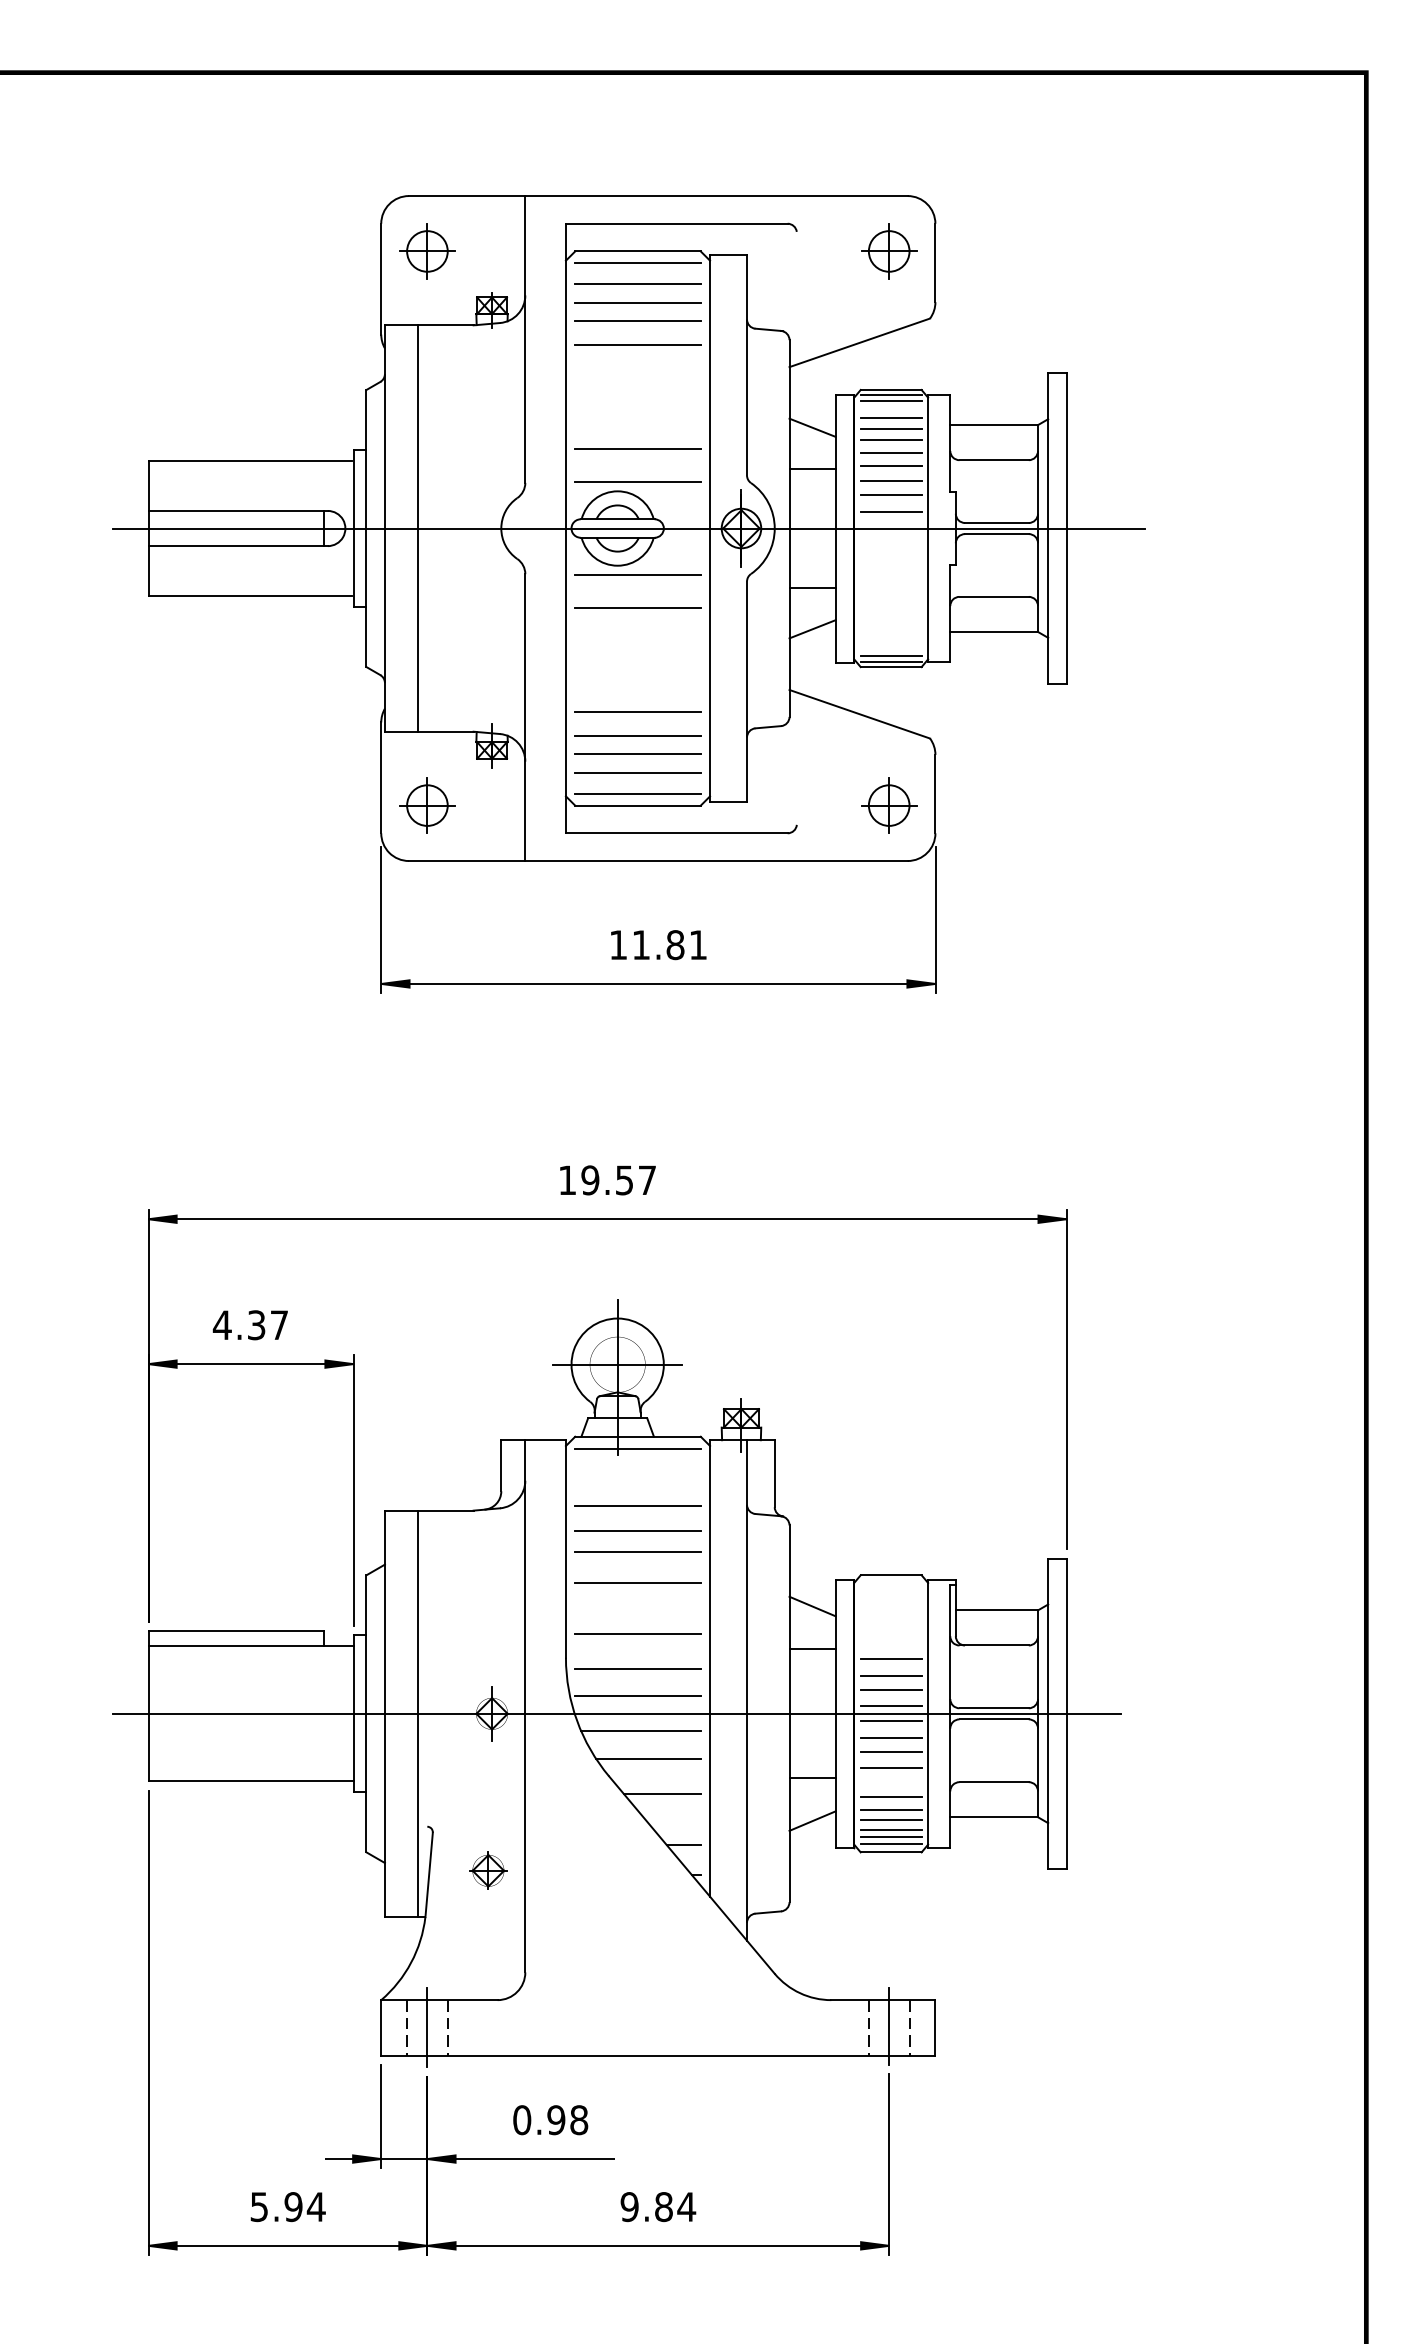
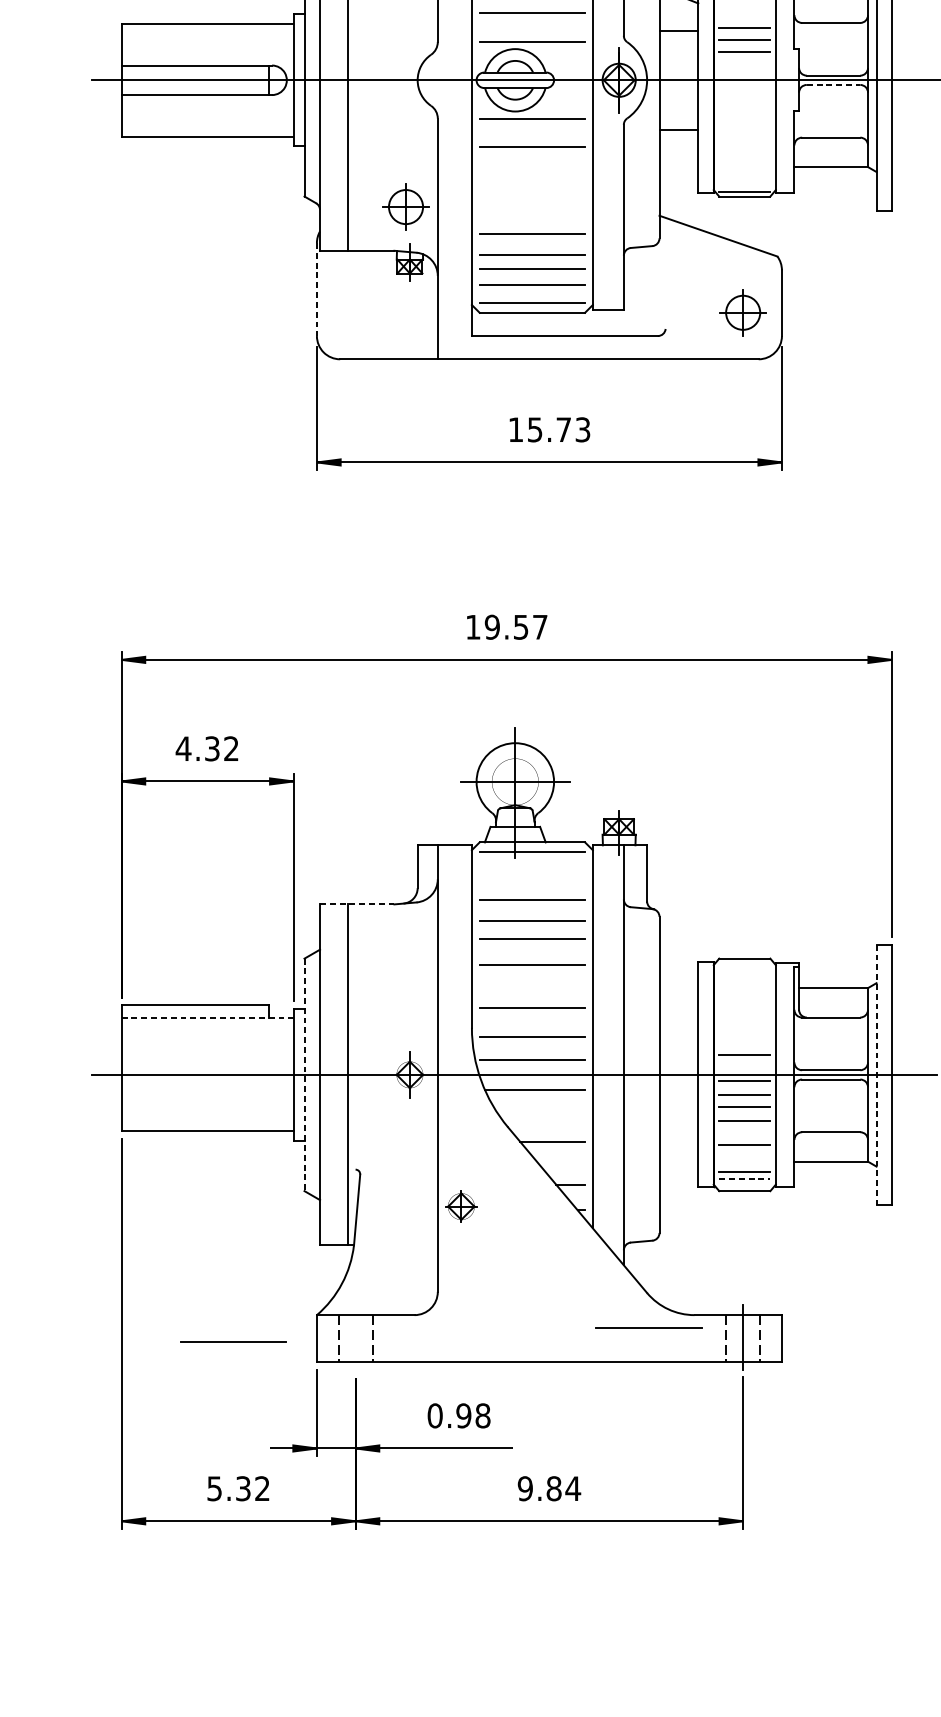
line: (890, 439) -> (744, 5), removed
line: (890, 452) -> (744, 16), removed
line: (890, 511) -> (744, 66), removed
line: (996, 534) -> (833, 85), solid -> dashed
line: (812, 629) -> (678, 165), removed
line: (890, 655) -> (744, 186), removed
line: (381, 778) -> (317, 290), solid -> dashed
part: (427, 805) -> (406, 206), moved
text: (669, 945) -> (558, 430), 11.81 -> 15.73
text: (278, 1324) -> (230, 748), 4.37 -> 4.32
line: (429, 1510) -> (357, 904), solid -> dashed
line: (812, 1606) -> (678, 984), removed
line: (251, 1646) -> (208, 1018), solid -> dashed
line: (812, 1649) -> (678, 1020), removed
line: (890, 1659) -> (744, 1029), removed
line: (890, 1675) -> (744, 1042), removed
line: (890, 1706) -> (744, 1068), removed
line: (366, 1713) -> (304, 1074), solid -> dashed
line: (1048, 1714) -> (876, 1075), solid -> dashed
line: (648, 1758) -> (541, 1112), removed
line: (812, 1778) -> (678, 1129), removed
line: (890, 1809) -> (744, 1155), removed
line: (812, 1820) -> (678, 1164), removed
line: (890, 1820) -> (744, 1164), removed
line: (891, 1837) -> (745, 1178), solid -> dashed
line: (890, 1843) -> (744, 1183), removed
part: (488, 1870) -> (461, 1206), moved
line: (776, 2014) -> (648, 1327), added
line: (427, 2027) -> (355, 1338), removed
line: (281, 2031) -> (233, 1341), added
text: (304, 2206) -> (252, 1488), 5.94 -> 5.32

